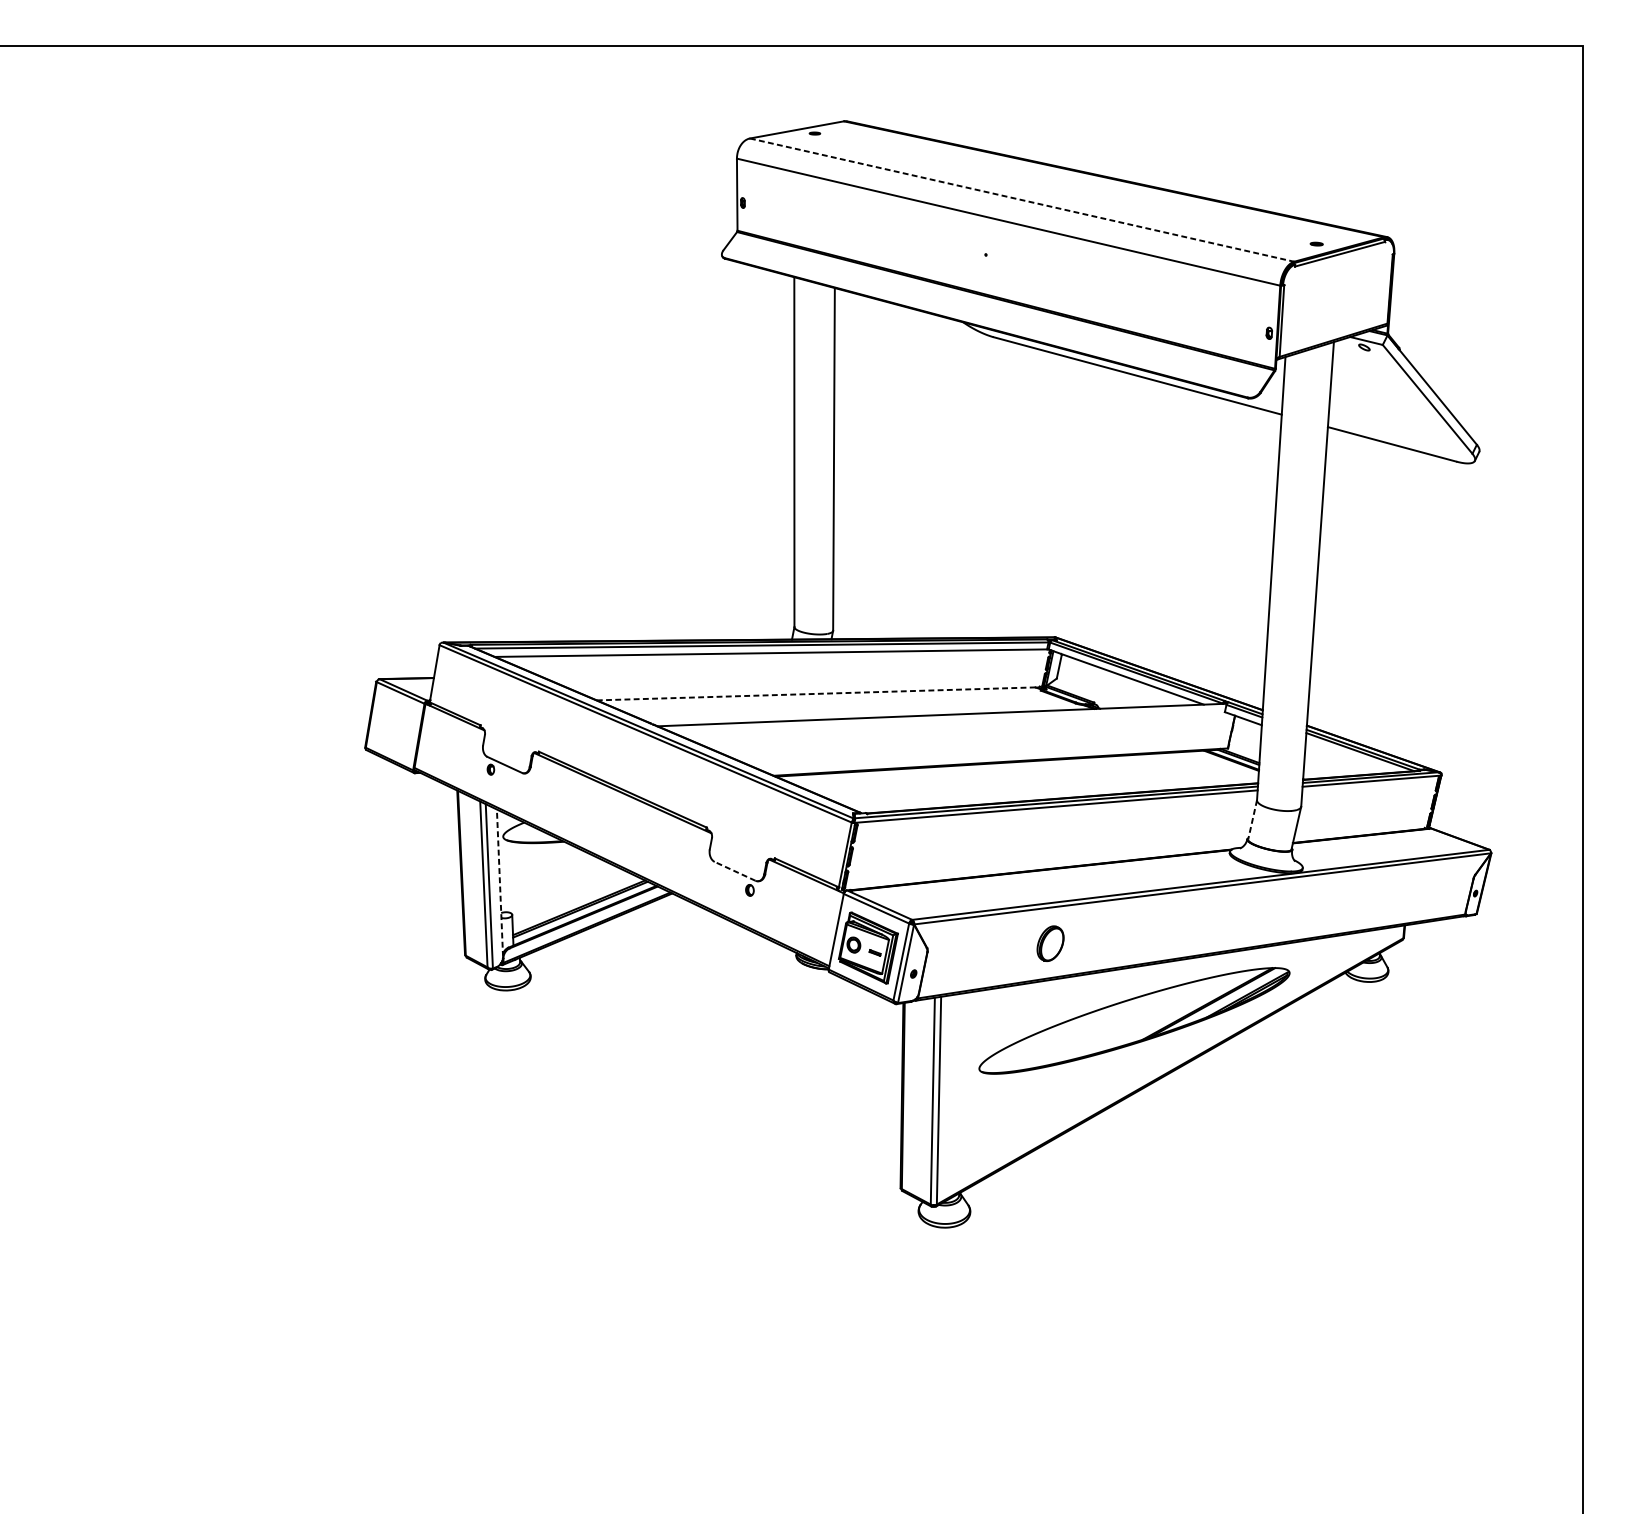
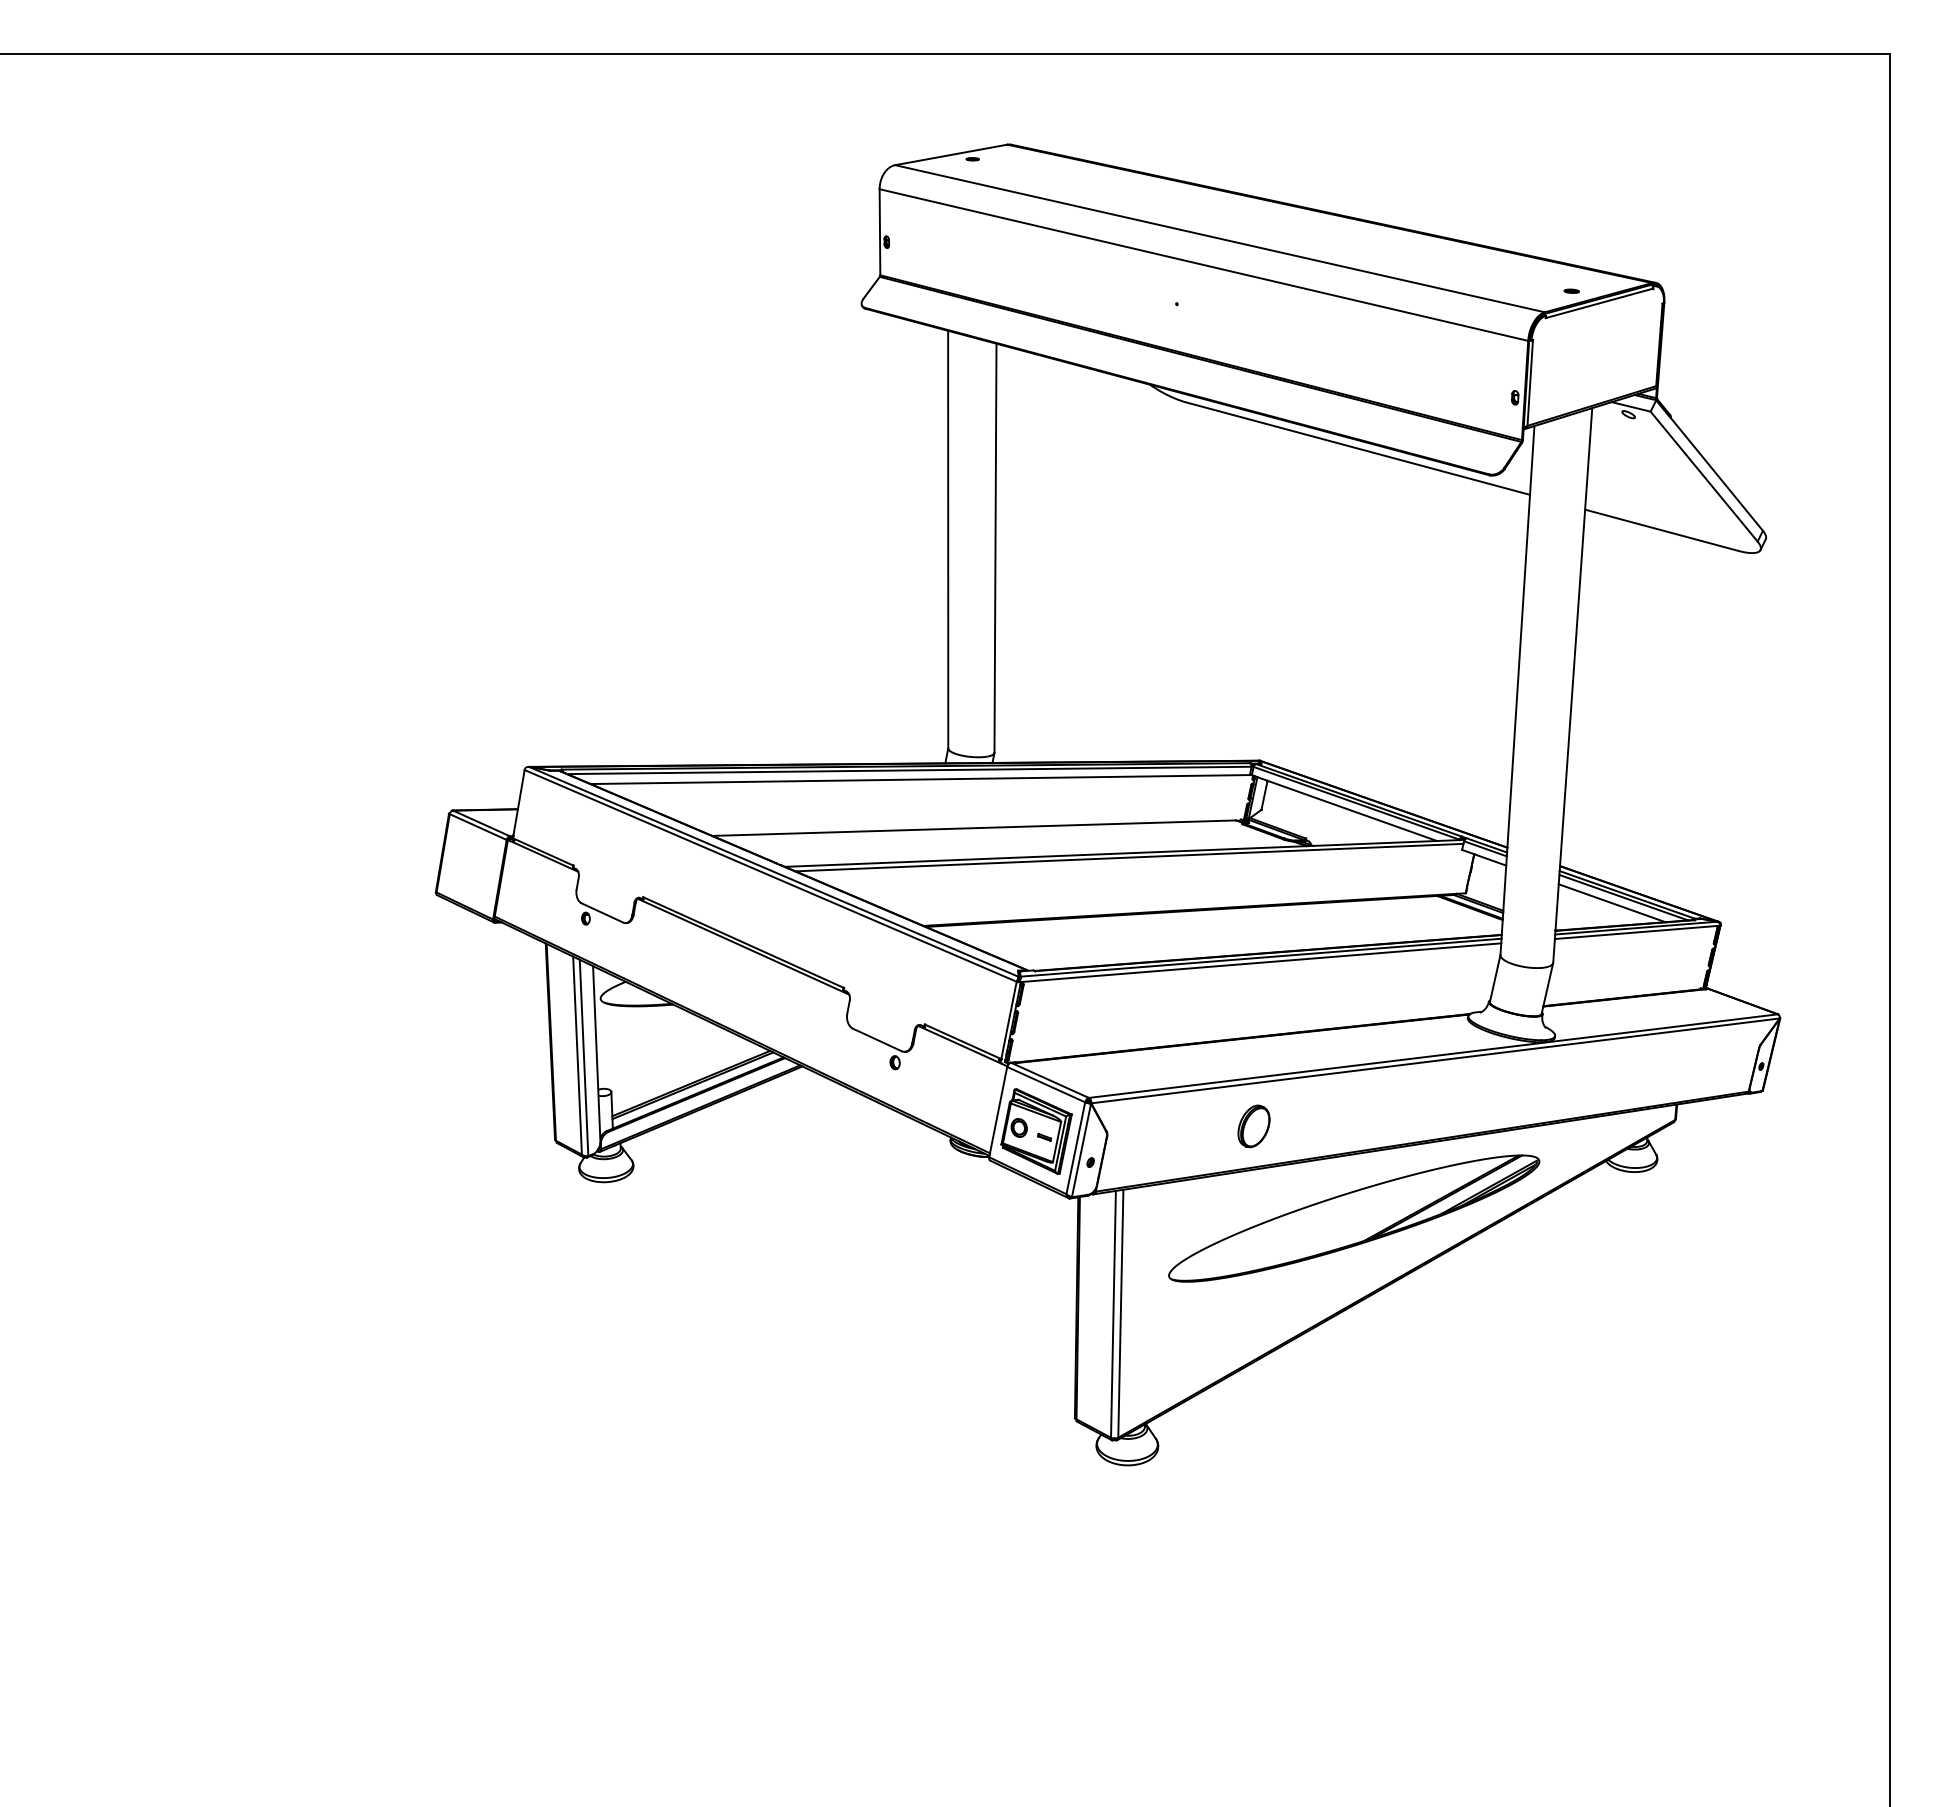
line: (1022, 199) -> (1220, 238), dashed -> solid
line: (816, 694) -> (974, 828), dashed -> solid
line: (946, 718) -> (1129, 857), added
line: (1350, 757) -> (1611, 903), added
line: (1252, 819) -> (1495, 978), dashed -> solid
line: (735, 871) -> (877, 1040), dashed -> solid
line: (499, 882) -> (596, 1053), dashed -> solid

